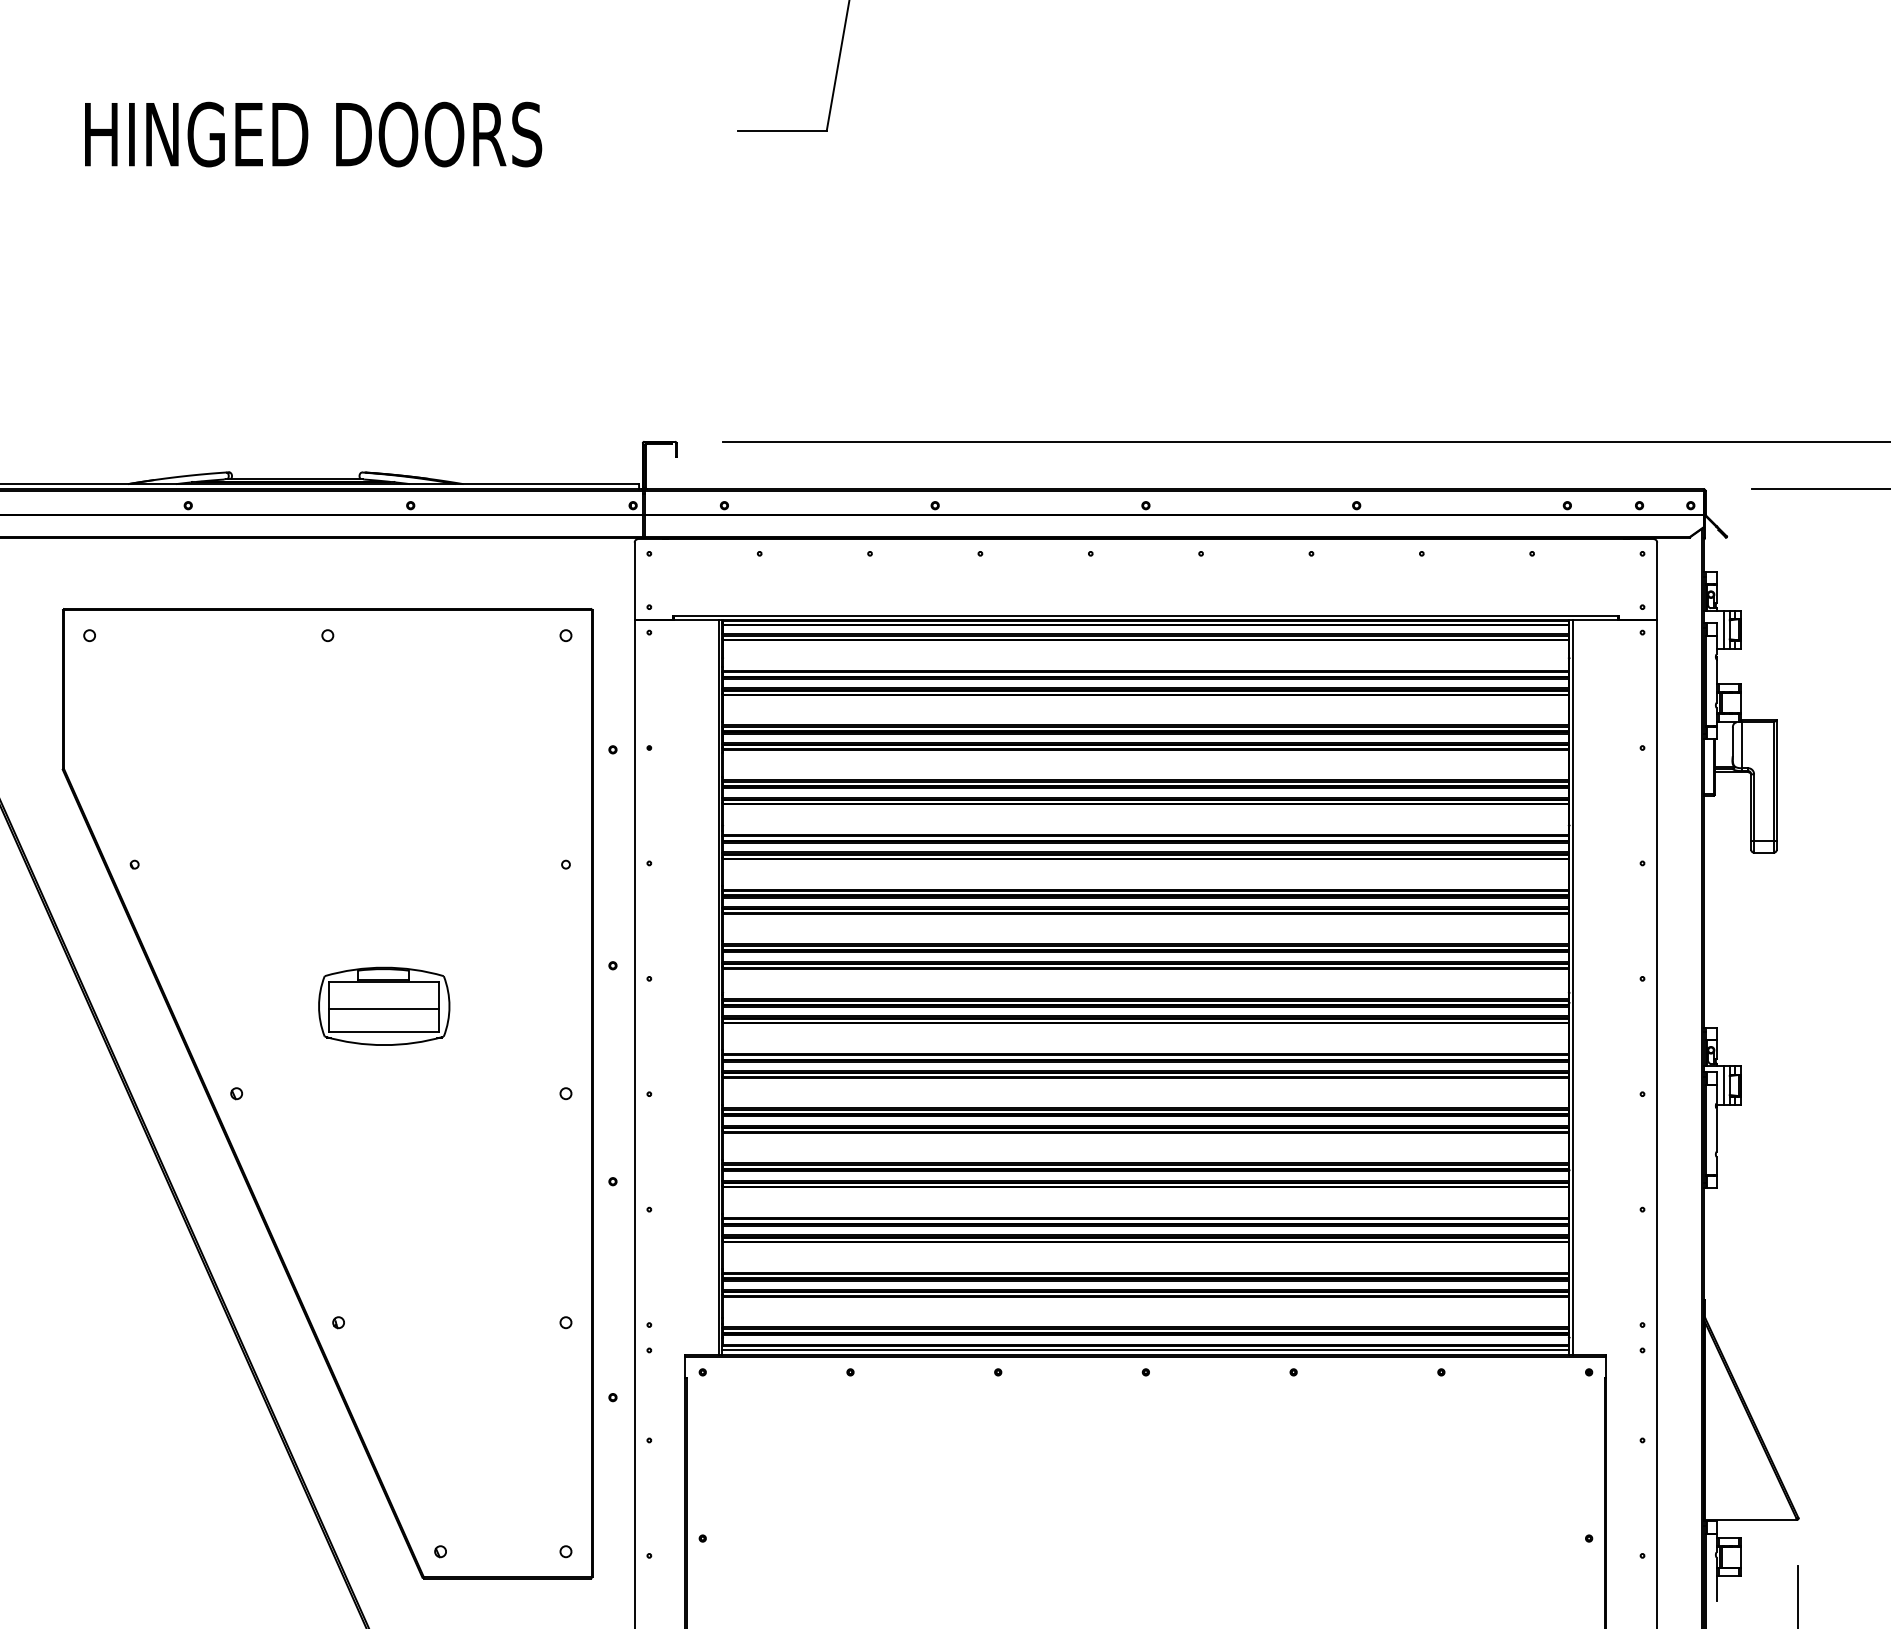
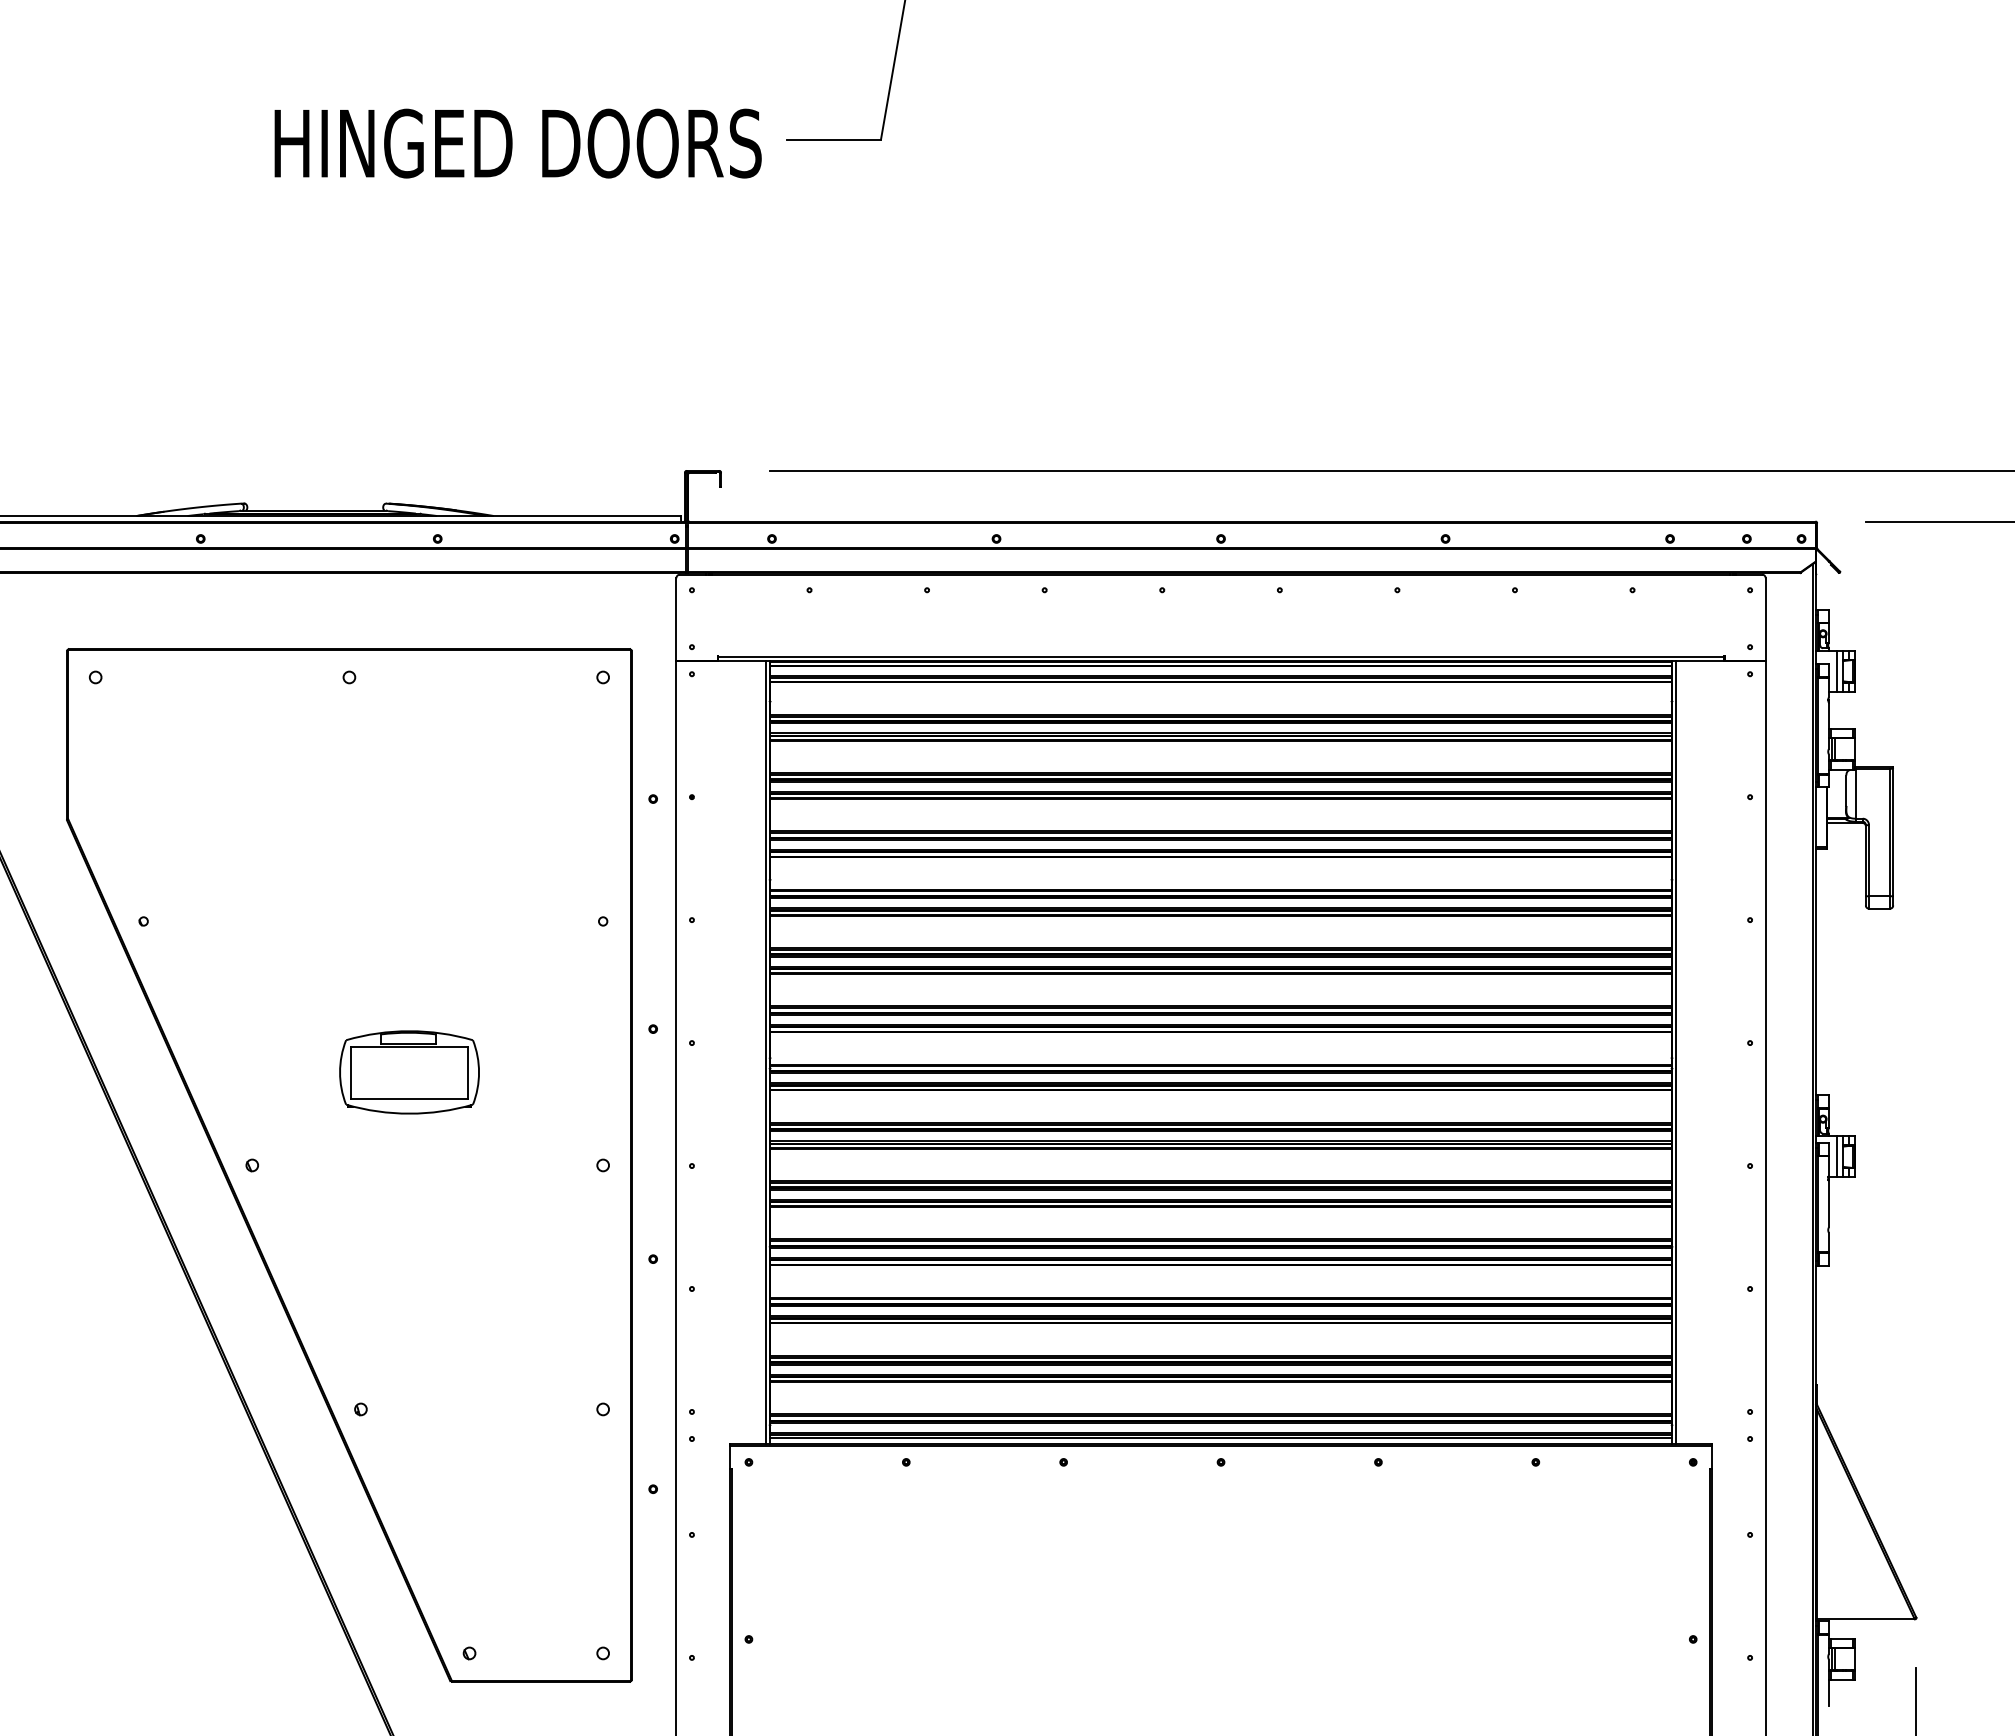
text: (312, 134) -> (517, 143), moved
line: (384, 1009) -> (409, 1075), removed

